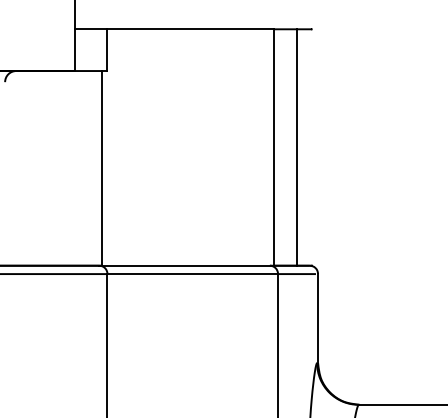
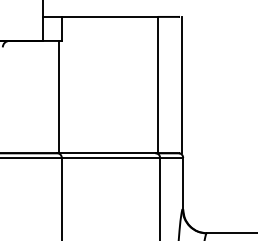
line: (295, 146) -> (181, 84), moved

